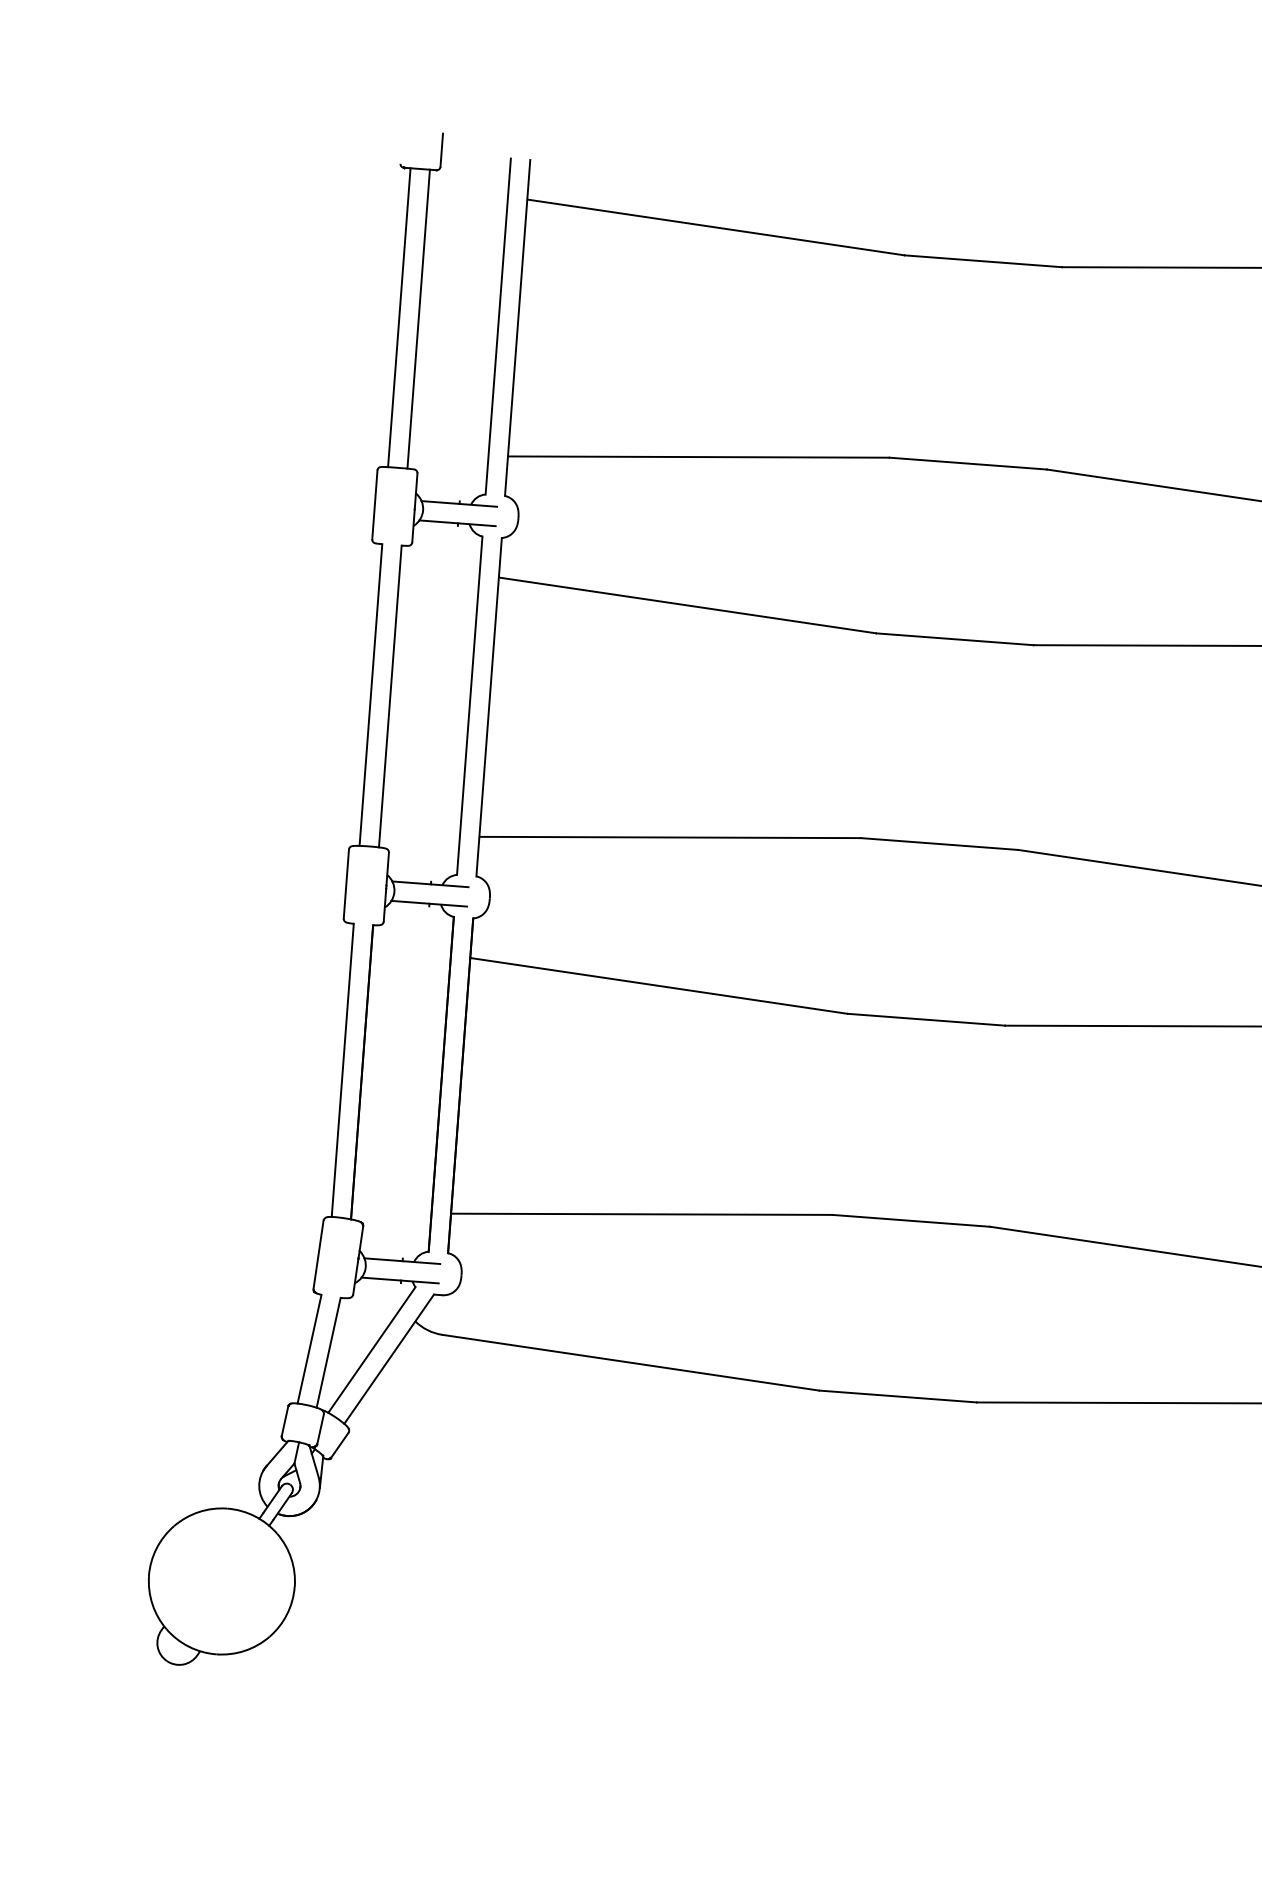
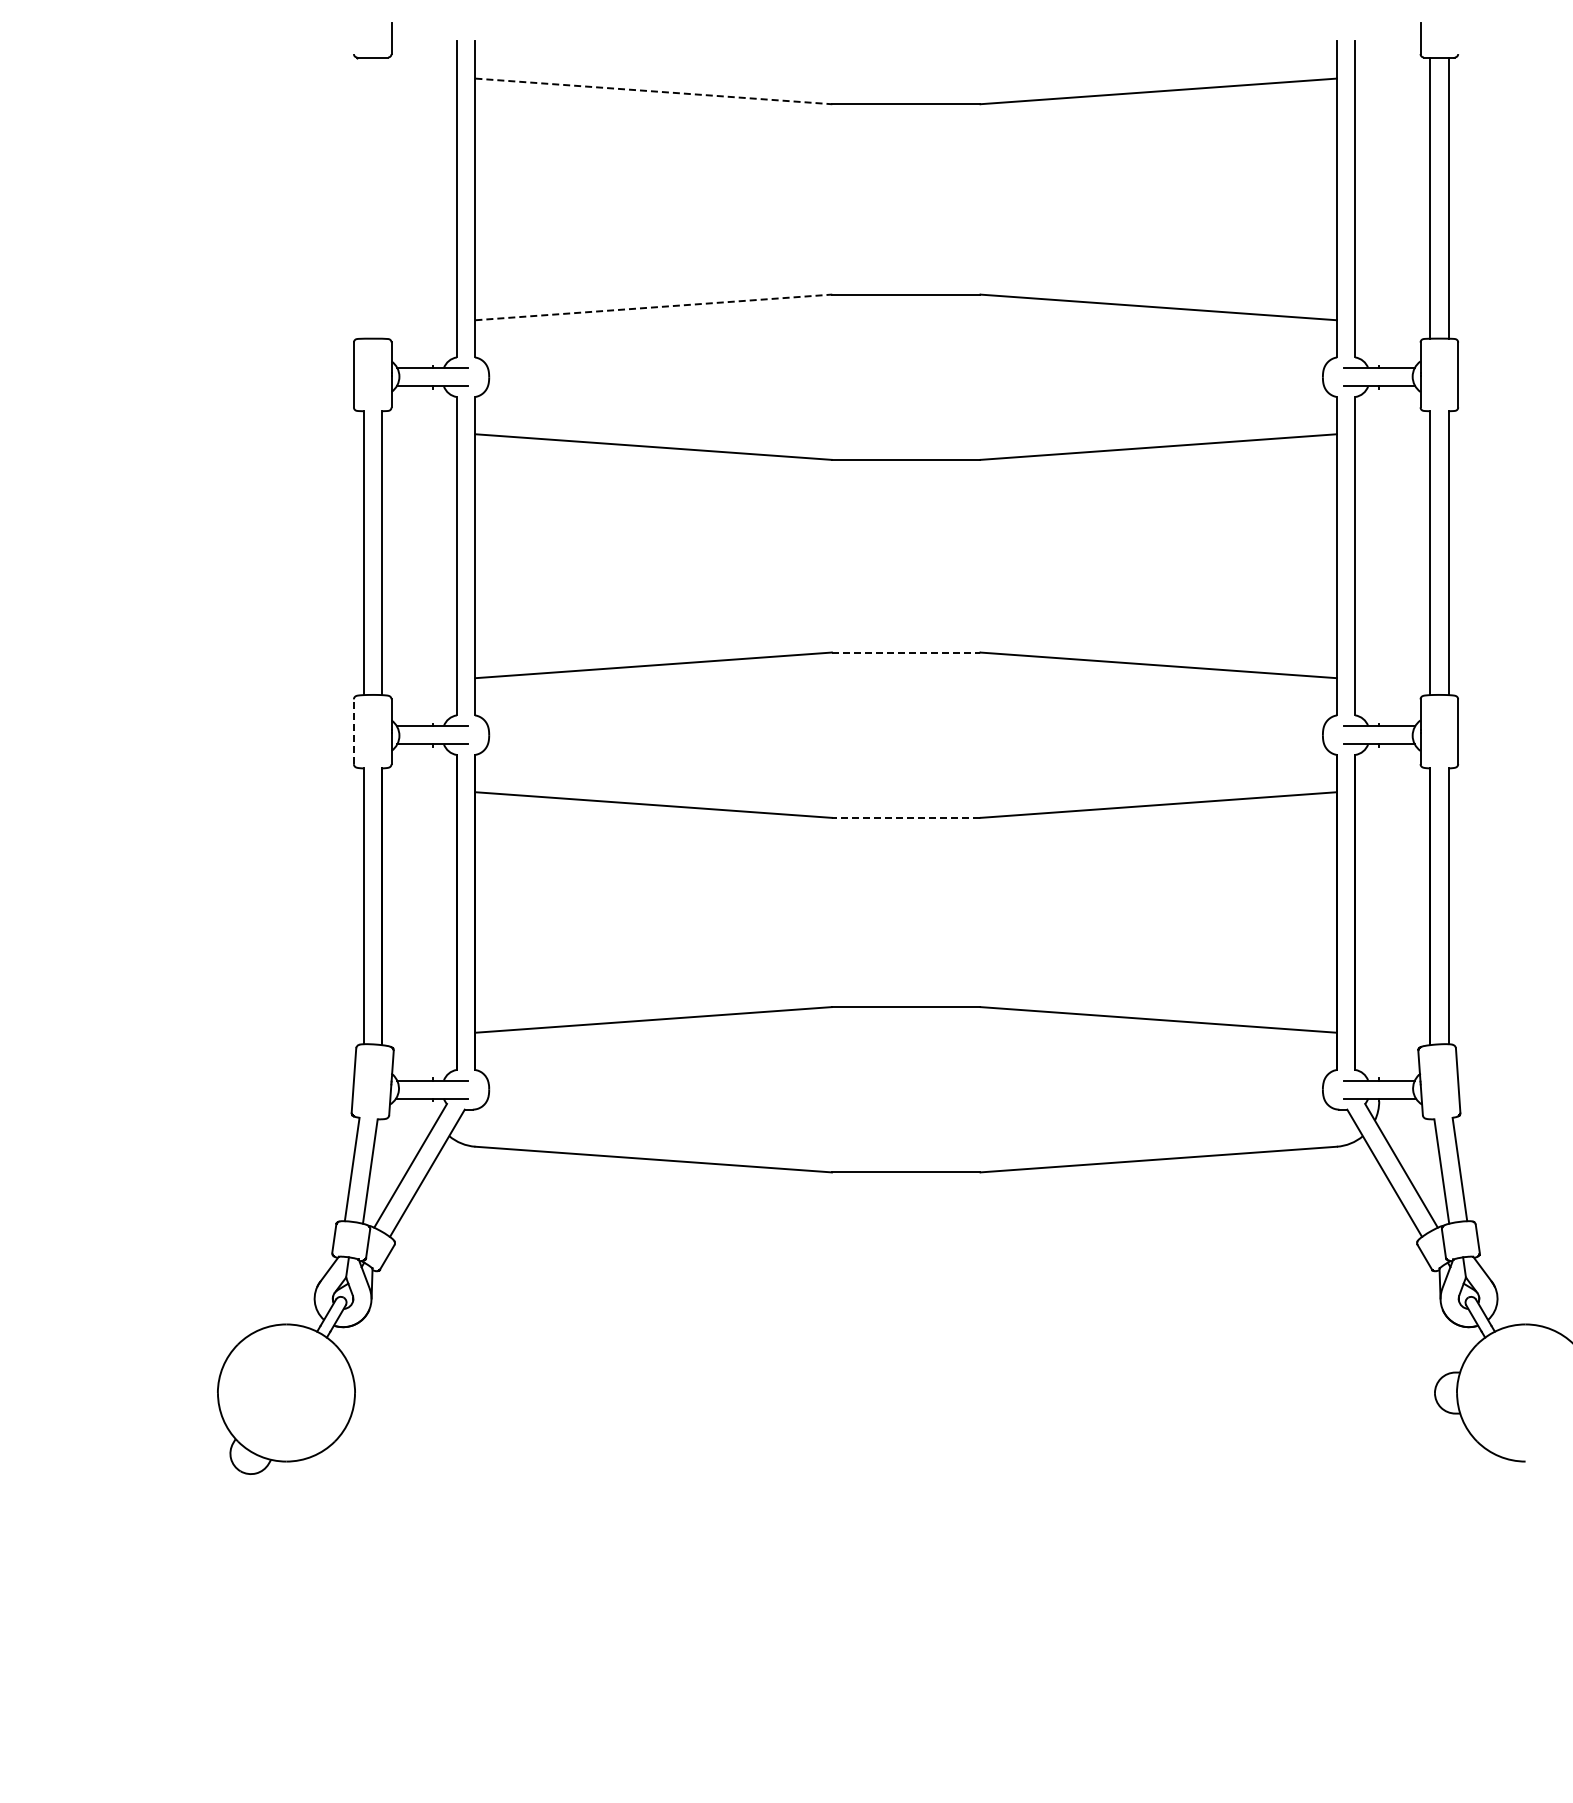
line: (715, 227) -> (653, 91), solid -> dashed
line: (399, 317) -> (363, 197), removed
line: (418, 318) -> (381, 197), removed
line: (698, 457) -> (653, 307), solid -> dashed
line: (939, 844) -> (906, 652), solid -> dashed
line: (345, 883) -> (353, 731), solid -> dashed
line: (926, 1019) -> (906, 817), solid -> dashed

